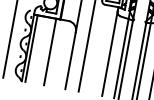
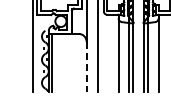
line: (50, 51) -> (68, 62), removed
line: (70, 61) -> (86, 67), solid -> dashed

